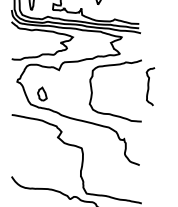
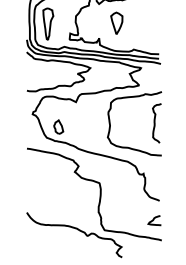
curve: (149, 86) -> (155, 123), moved
curve: (134, 184) -> (154, 220), added

